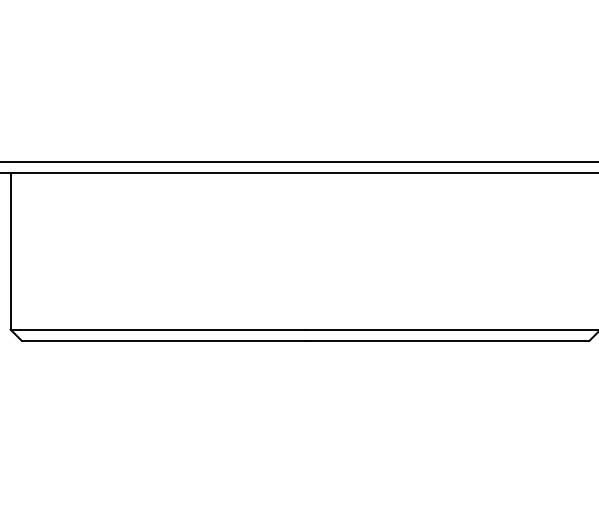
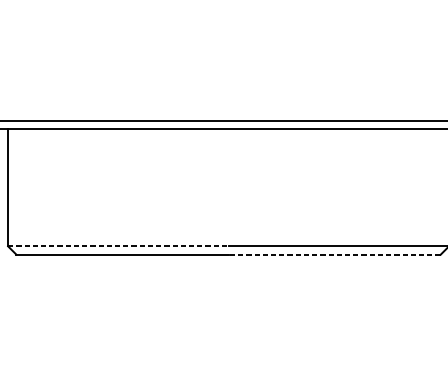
line: (158, 329) -> (118, 246), solid -> dashed
line: (447, 340) -> (334, 254), solid -> dashed

